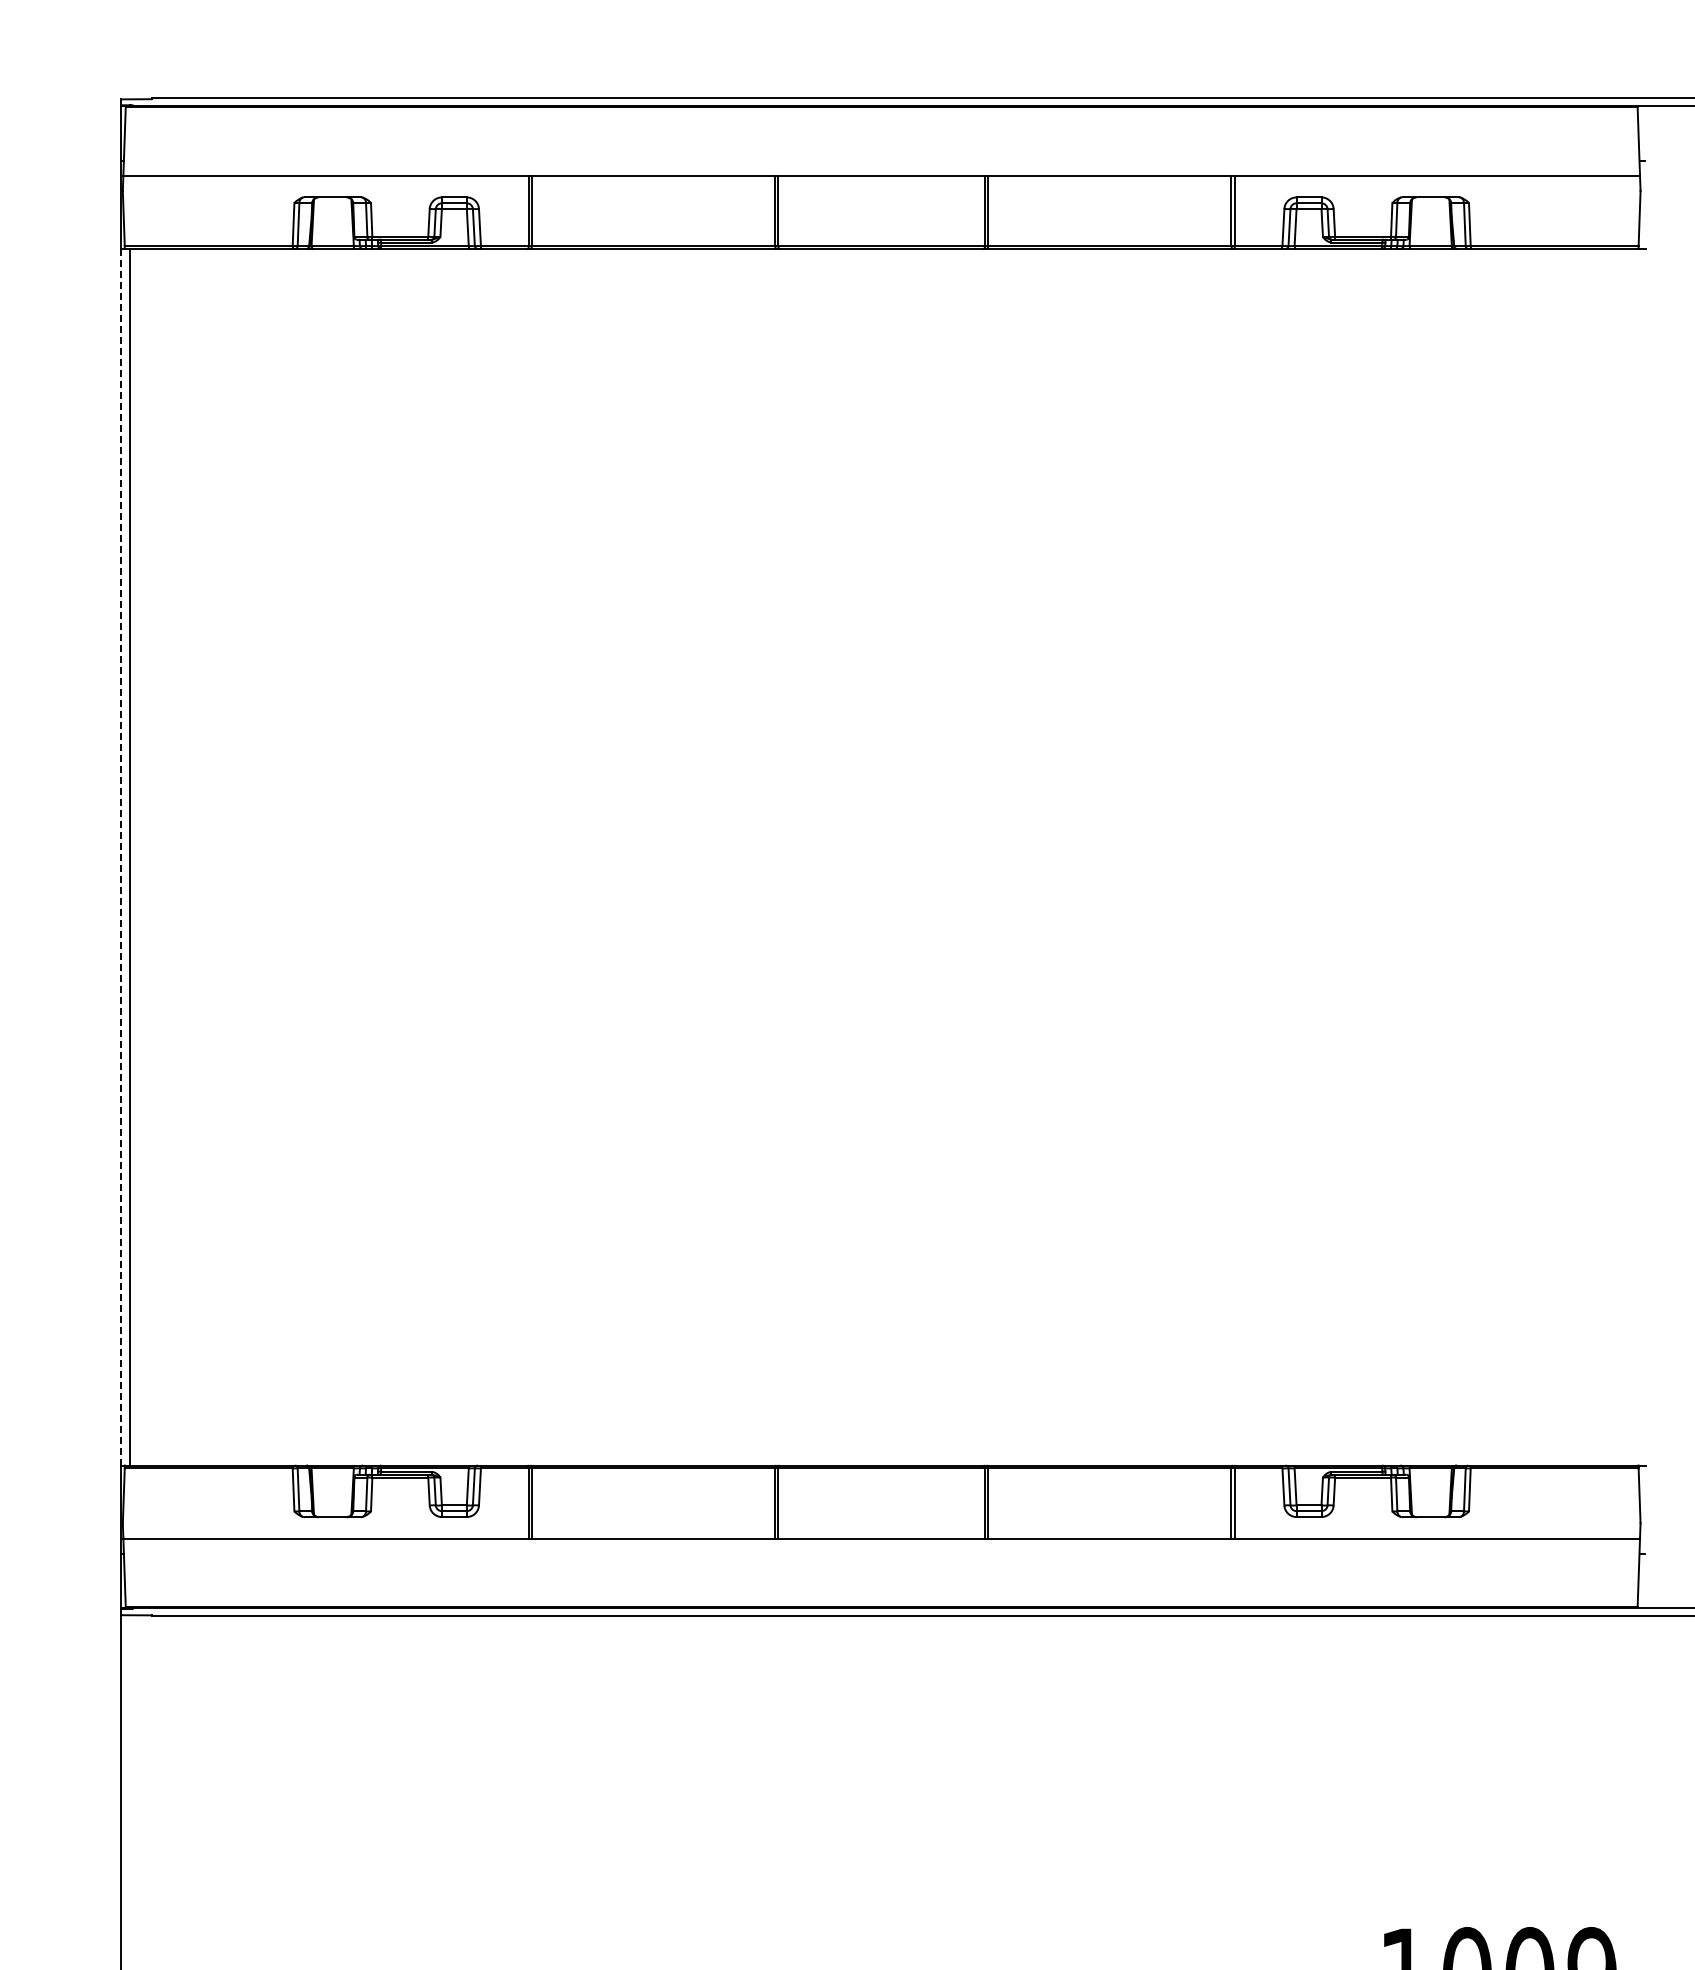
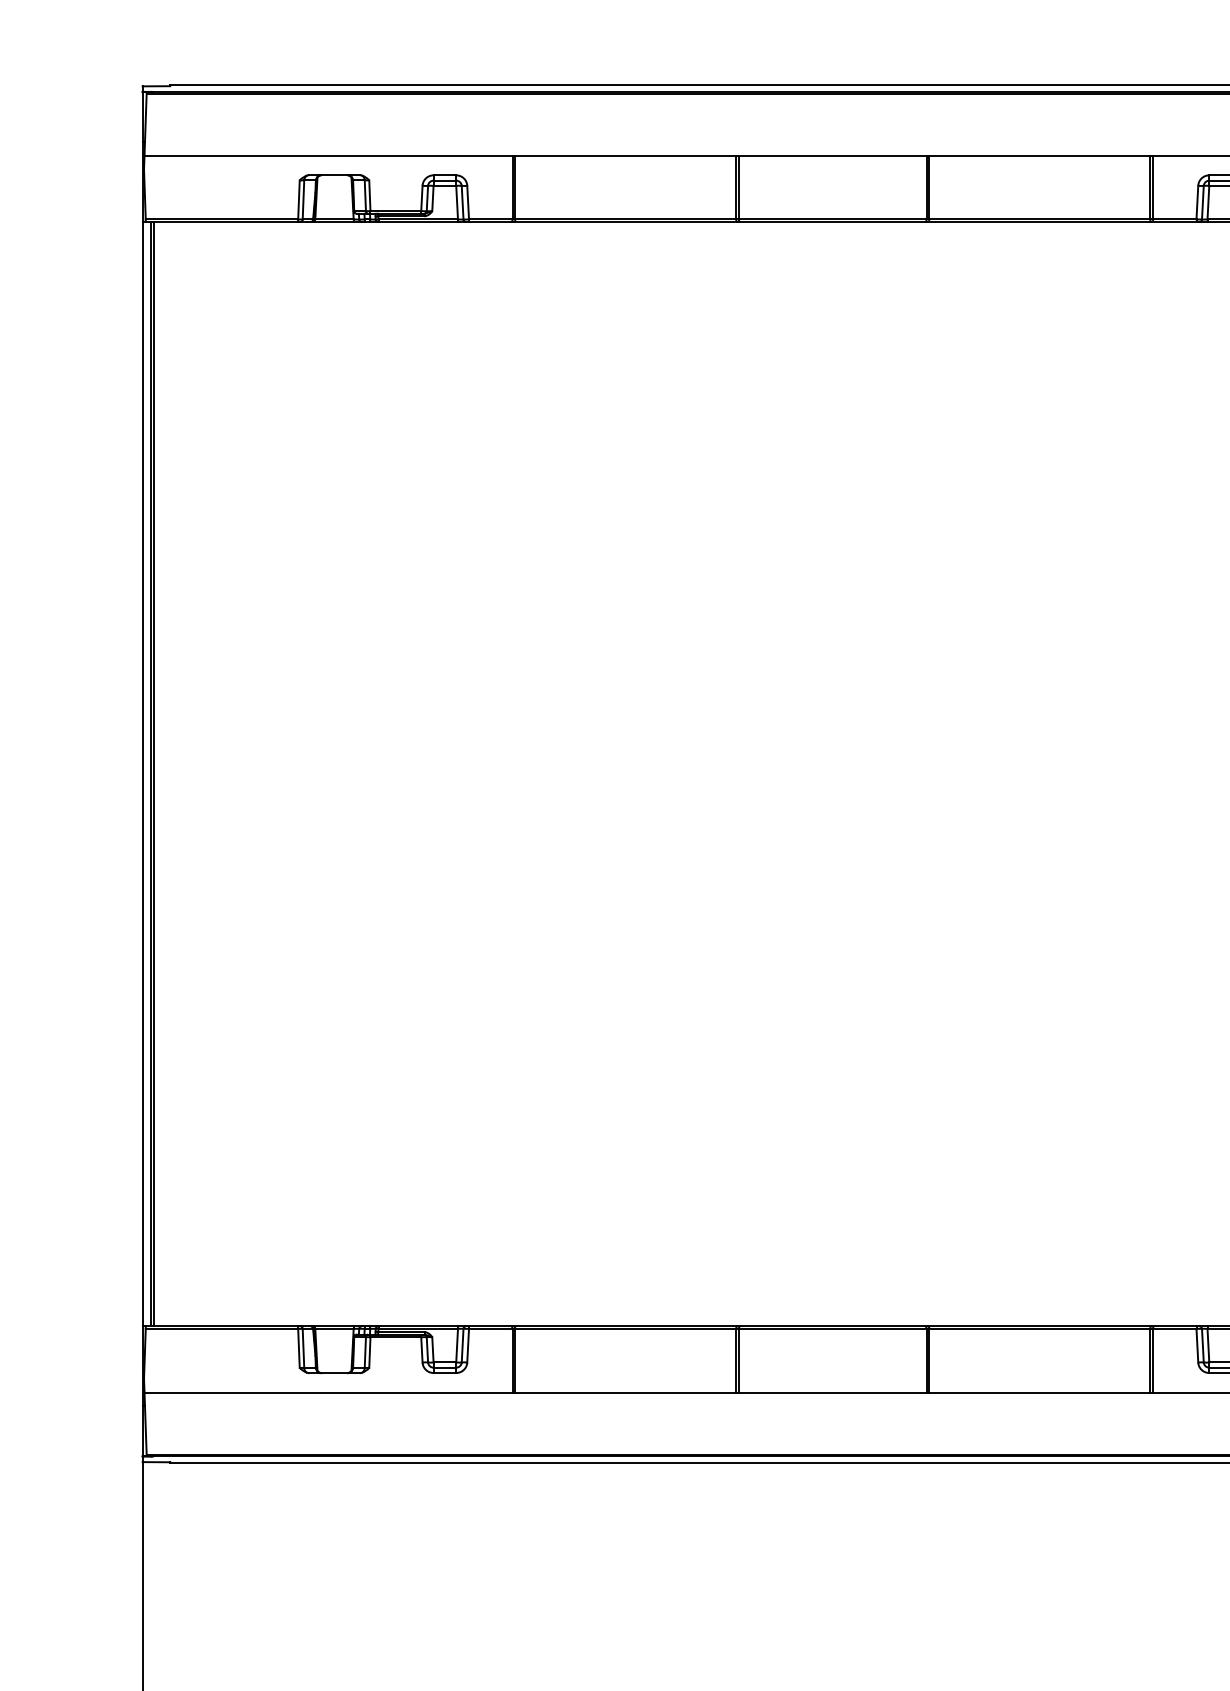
line: (133, 856) -> (153, 773), added
line: (121, 857) -> (142, 774), dashed -> solid

